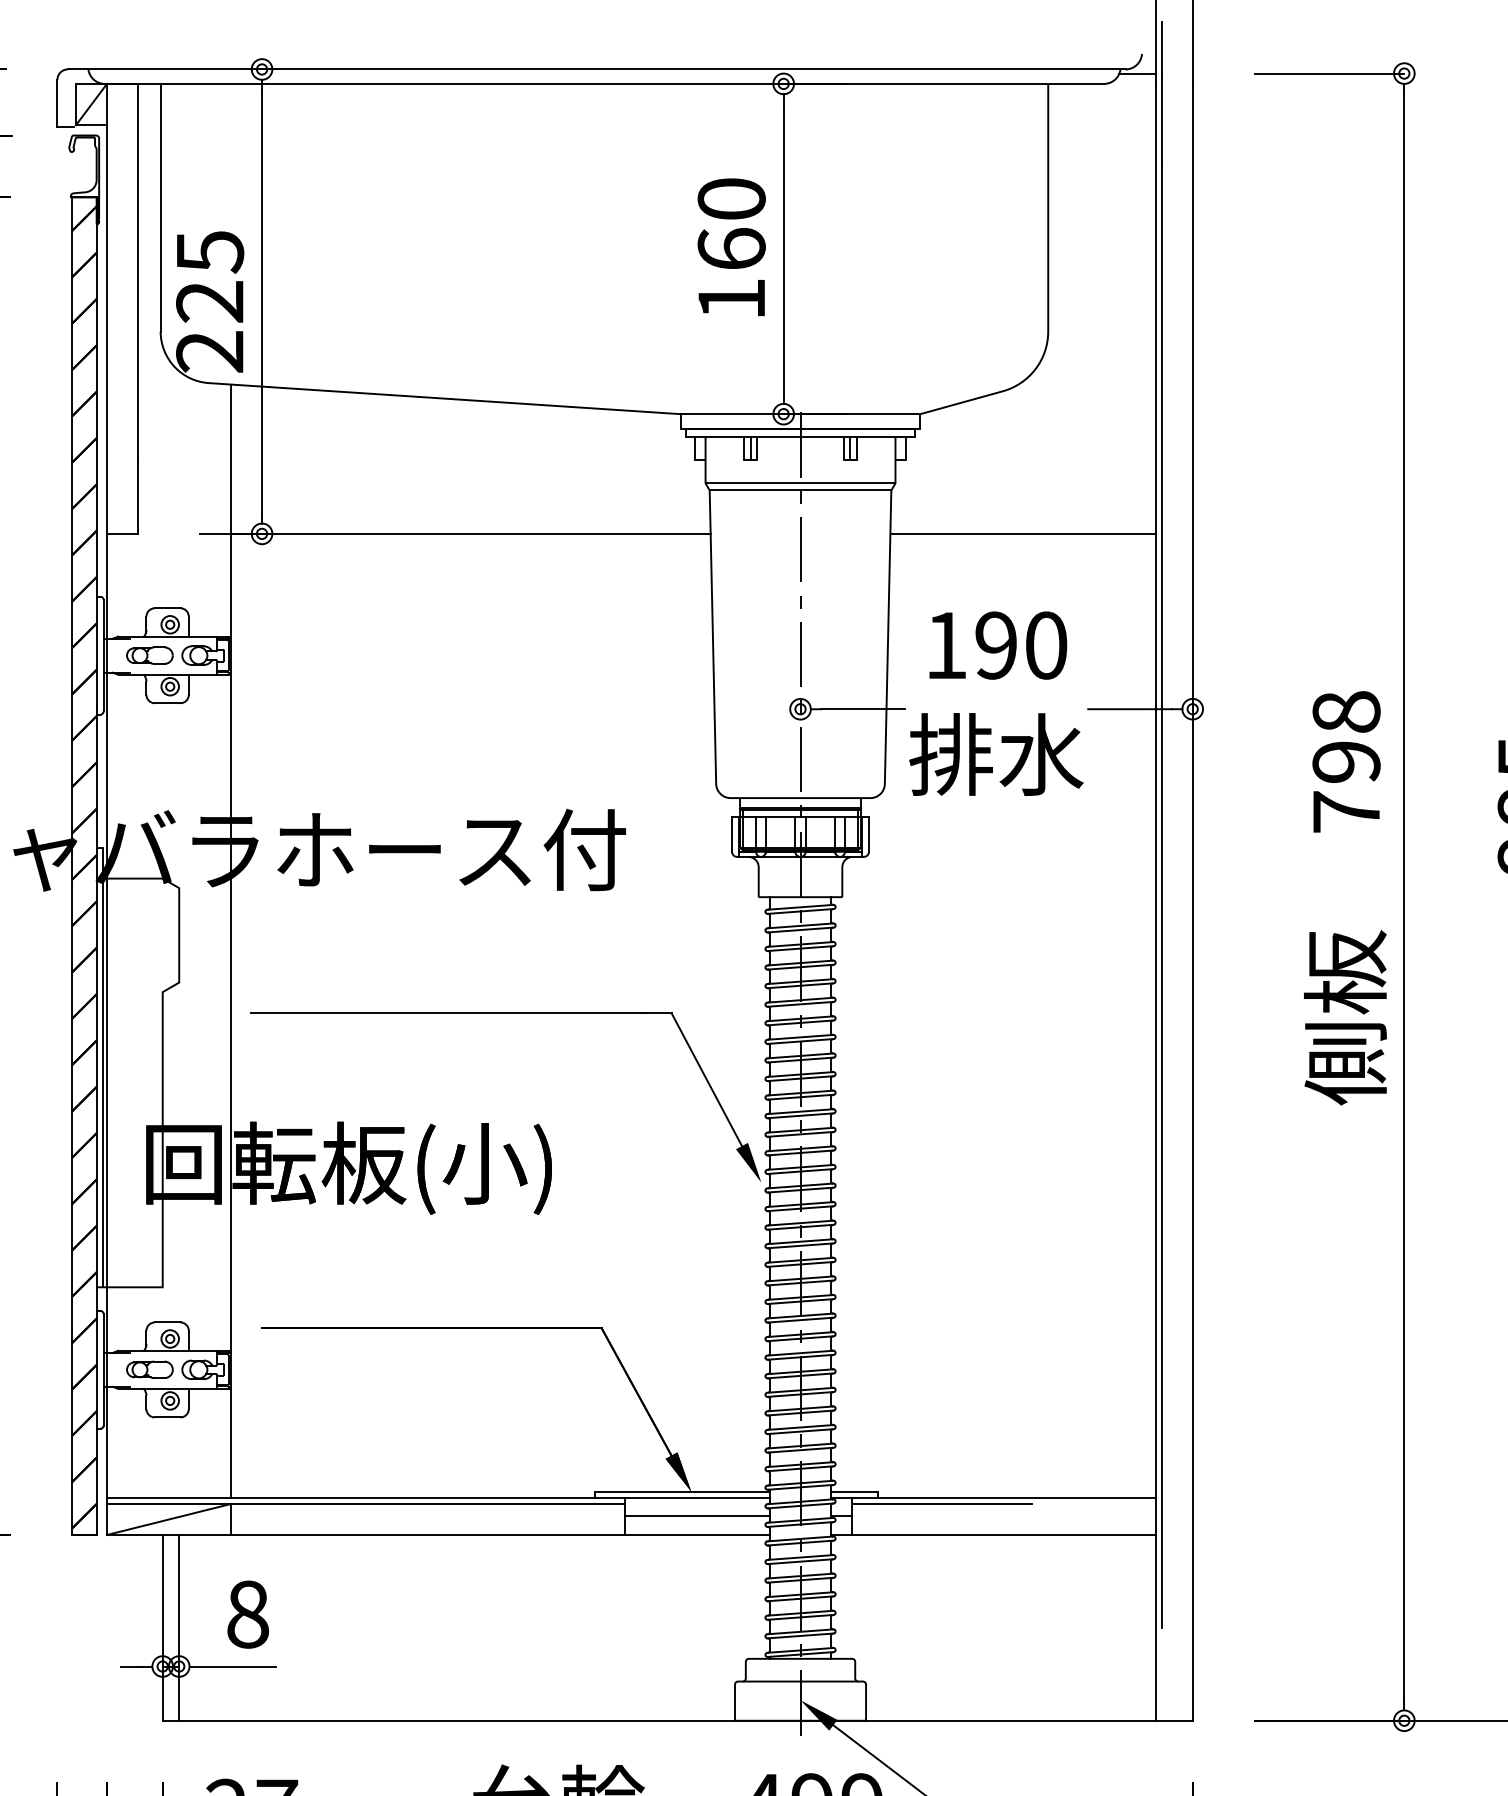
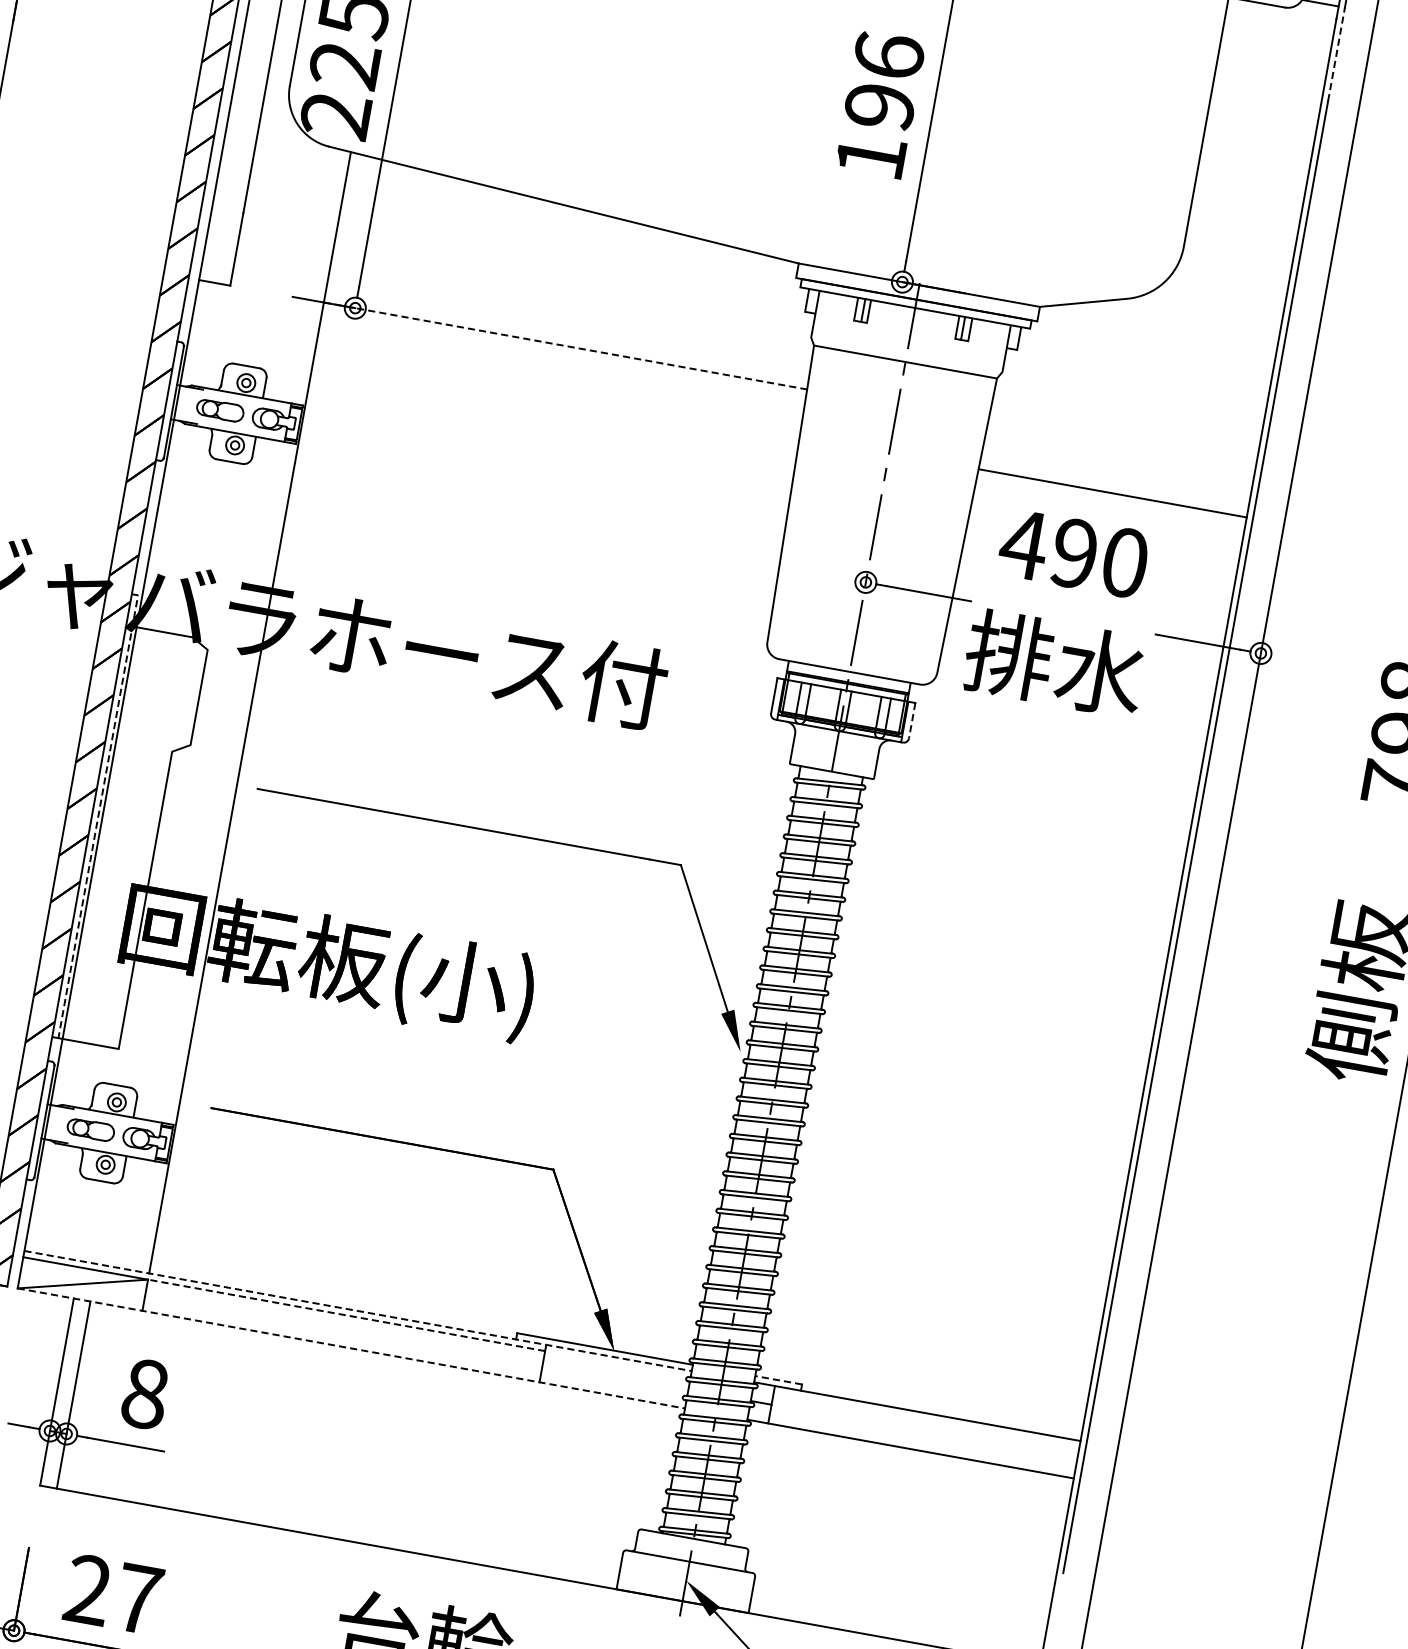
line: (1161, 119) -> (1336, 53), solid -> dashed
text: (731, 223) -> (884, 80), 160 -> 196
line: (800, 483) -> (906, 355), removed
line: (470, 533) -> (565, 345), solid -> dashed
line: (1022, 533) -> (1112, 492), moved
text: (945, 645) -> (1023, 544), 190 -> 490
line: (868, 834) -> (911, 720), solid -> dashed
line: (102, 1063) -> (98, 812), solid -> dashed
line: (854, 1491) -> (778, 1380), solid -> dashed
line: (438, 1497) -> (358, 1310), solid -> dashed
line: (427, 1504) -> (346, 1315), solid -> dashed
line: (941, 1504) -> (863, 1408), removed
line: (697, 1516) -> (615, 1376), removed
line: (438, 1534) -> (351, 1347), solid -> dashed

